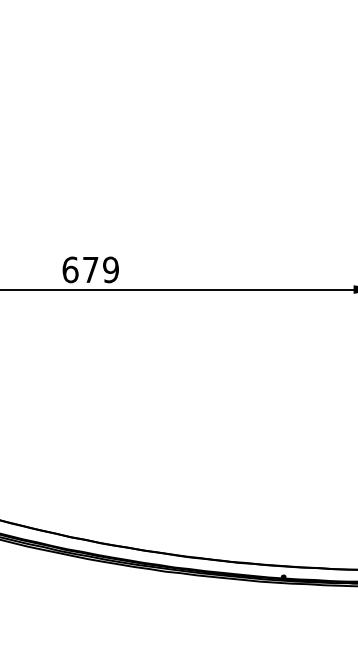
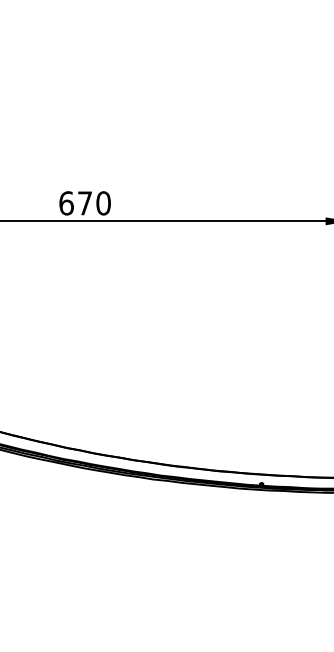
text: (110, 270) -> (103, 203), 679 -> 670

